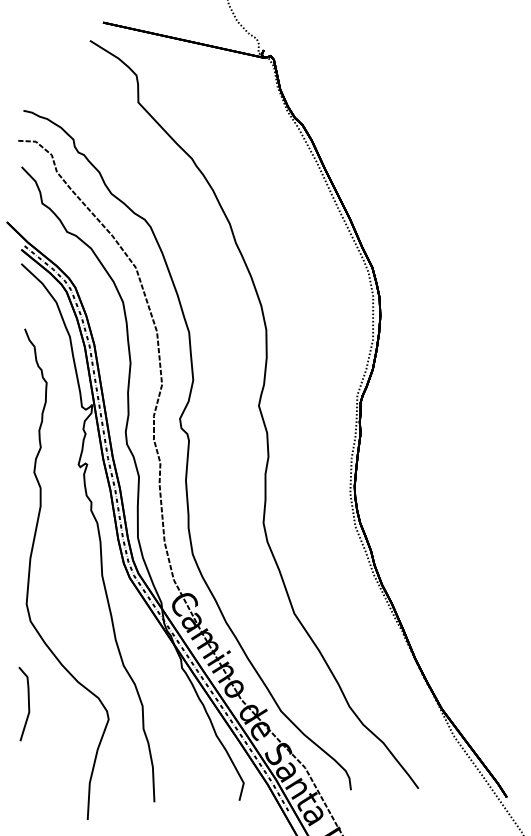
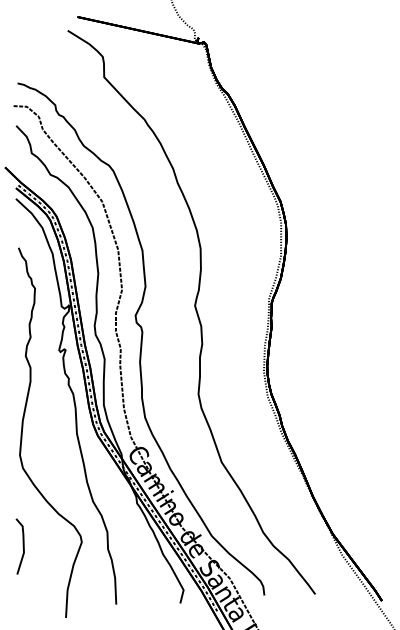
line: (27, 703) -> (22, 546), moved

